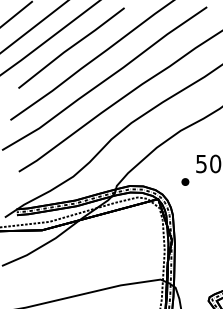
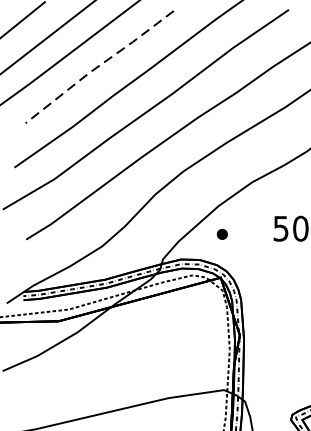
line: (71, 47) -> (99, 66), solid -> dashed
part: (185, 181) -> (222, 233), moved

